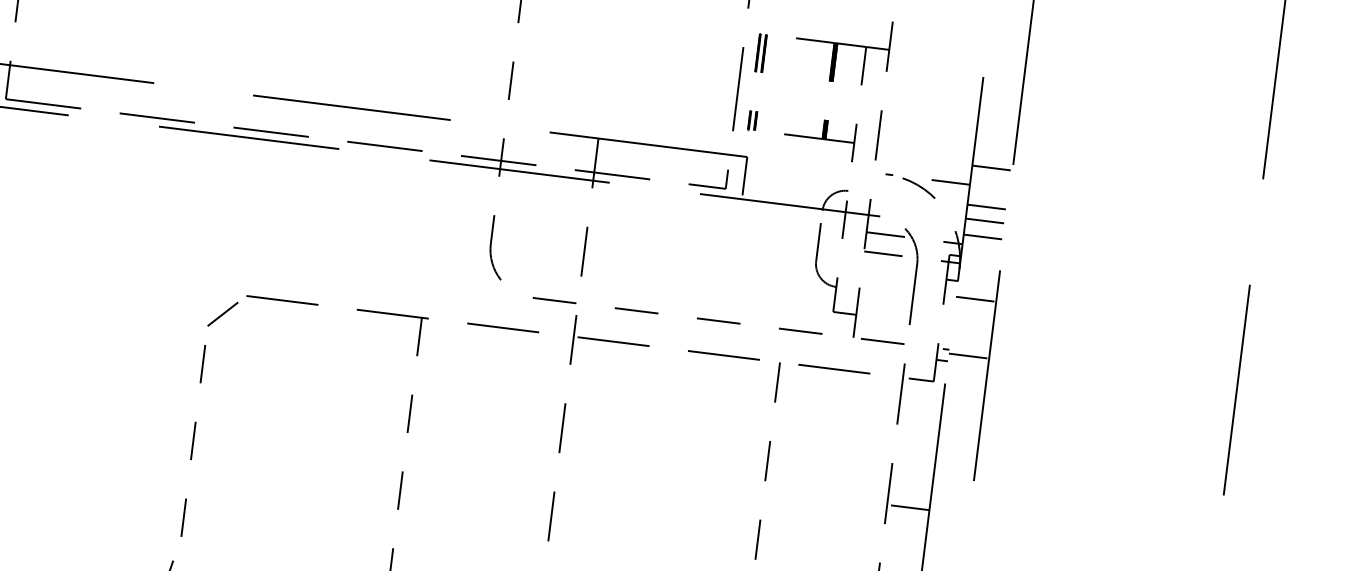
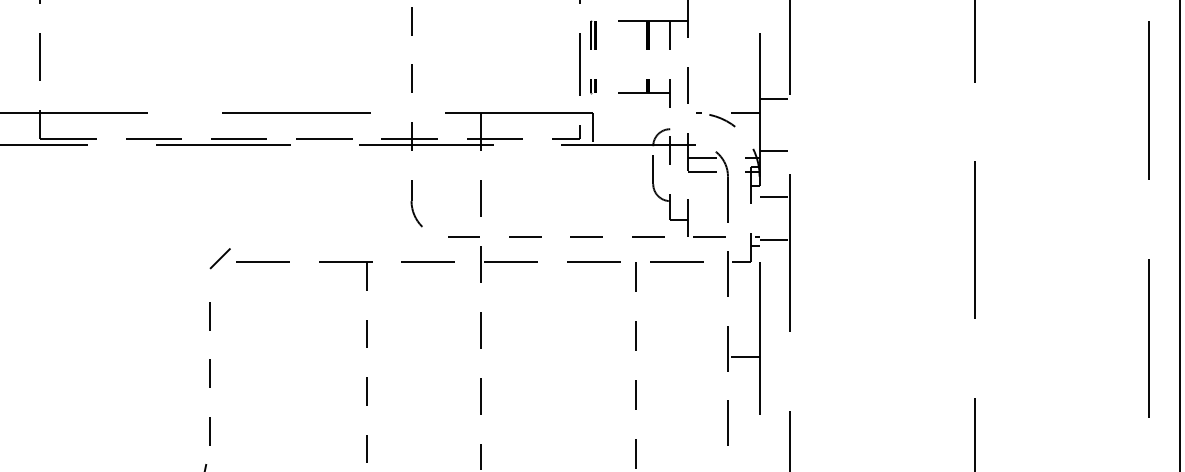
line: (987, 207) -> (774, 128), removed
line: (985, 220) -> (774, 138), removed
line: (221, 313) -> (219, 258), moved

